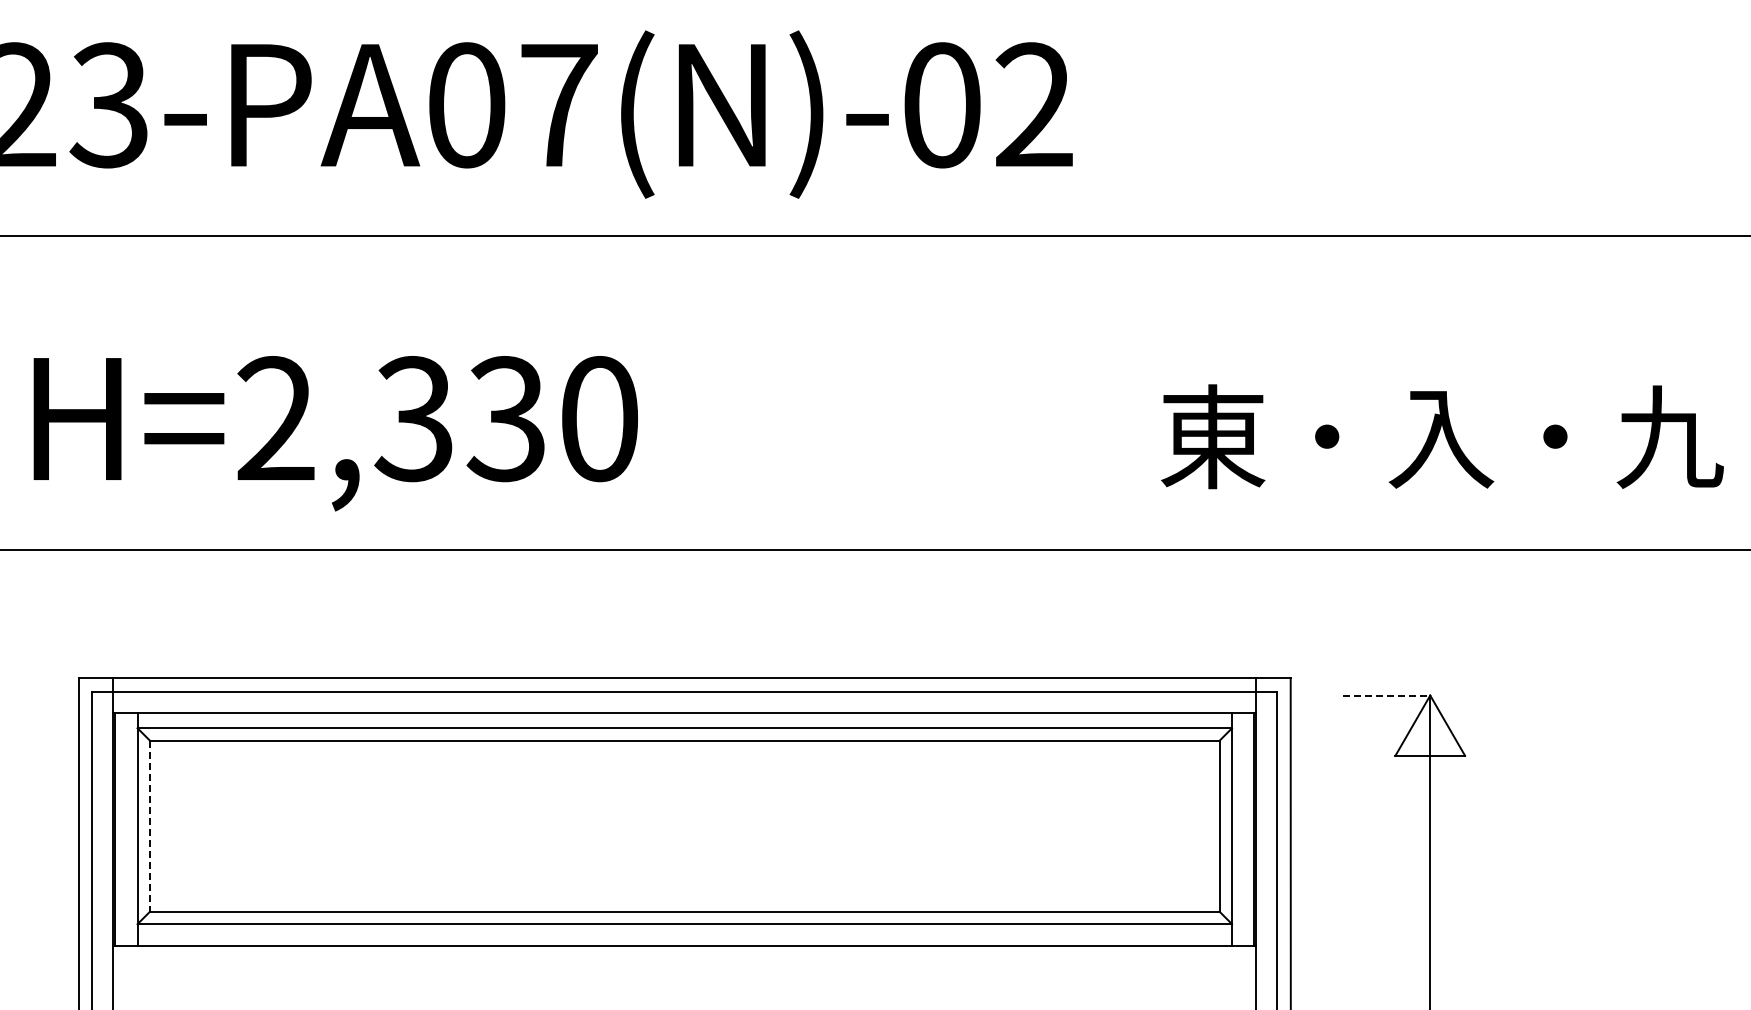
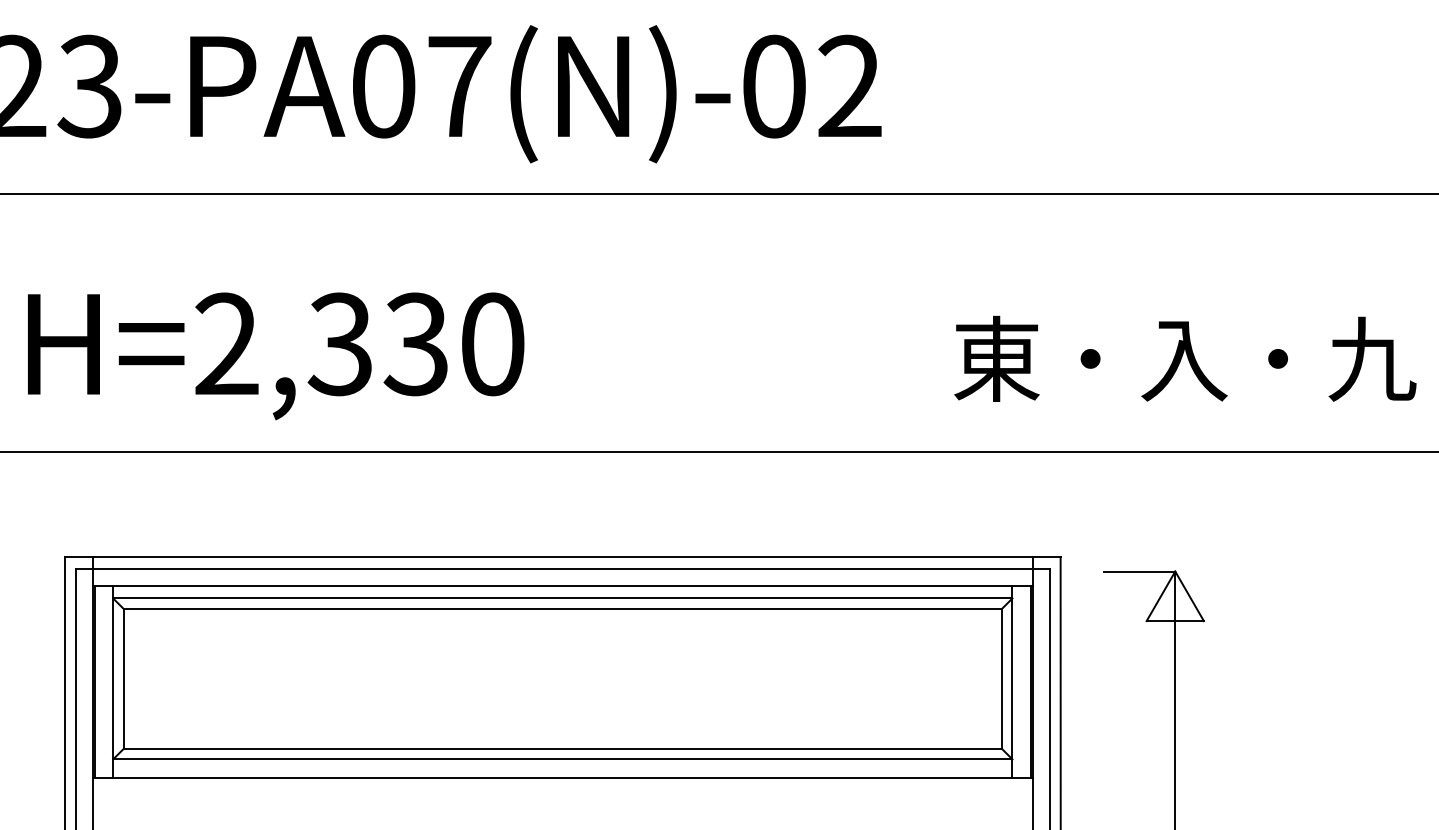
line: (1386, 695) -> (1139, 571), dashed -> solid
line: (150, 826) -> (123, 679), dashed -> solid

